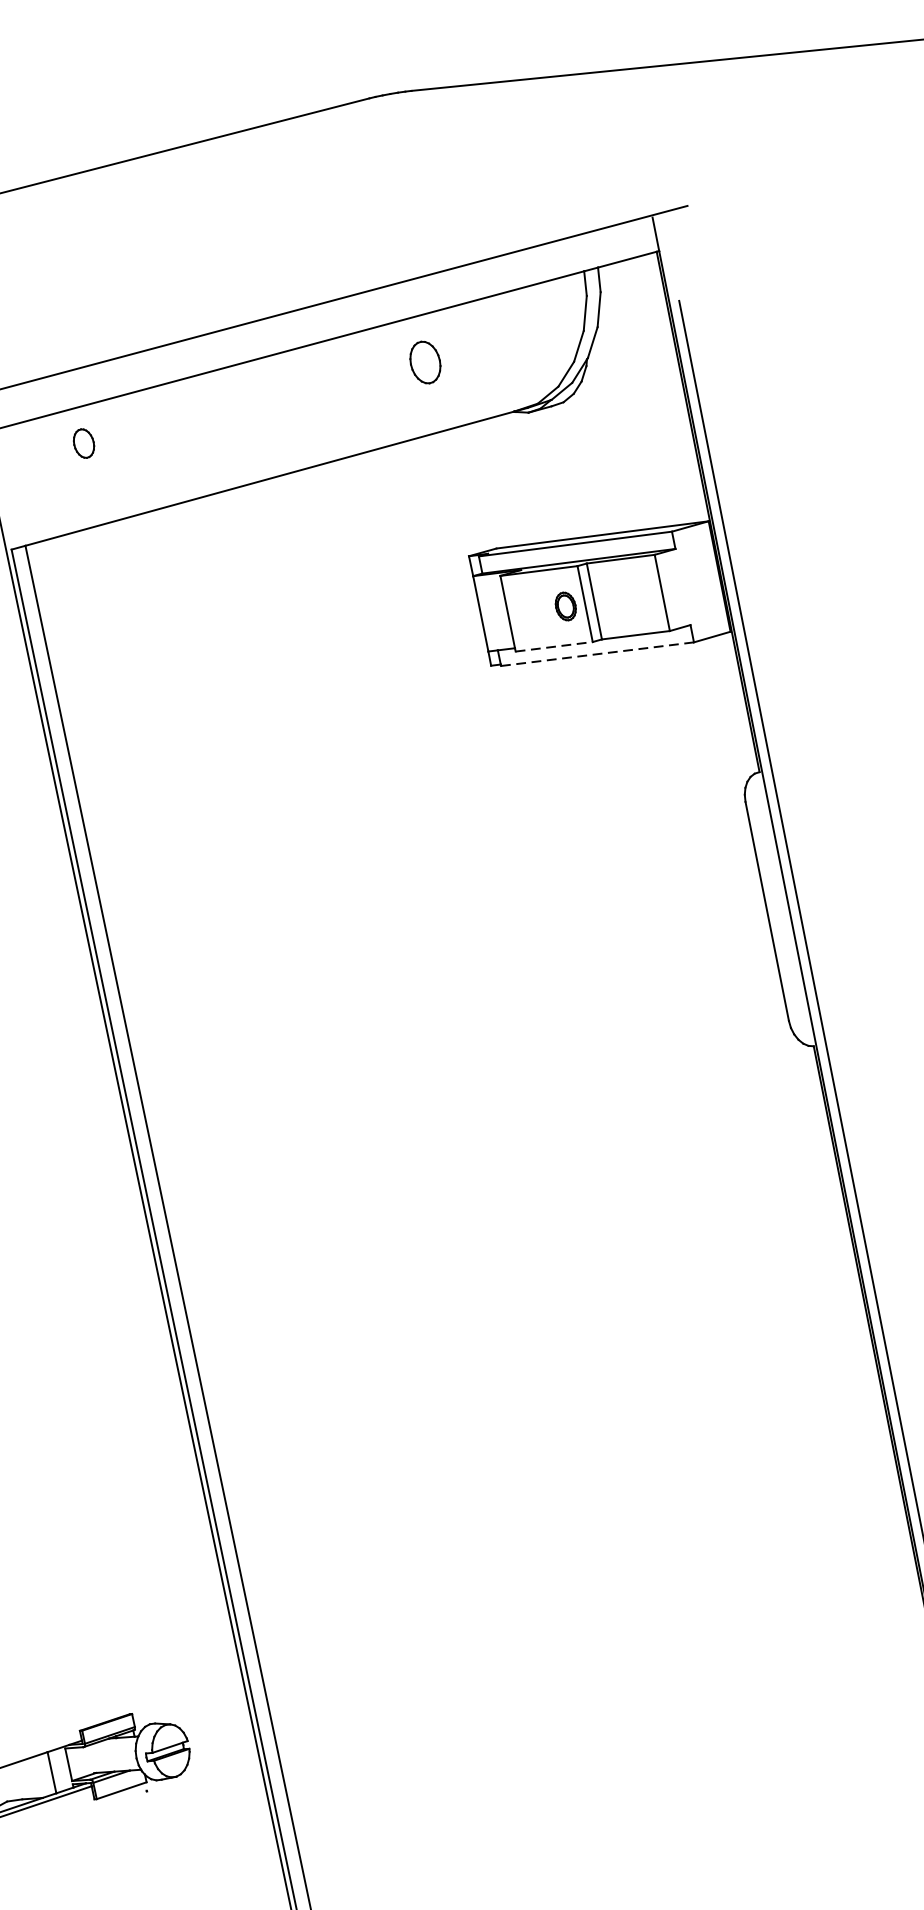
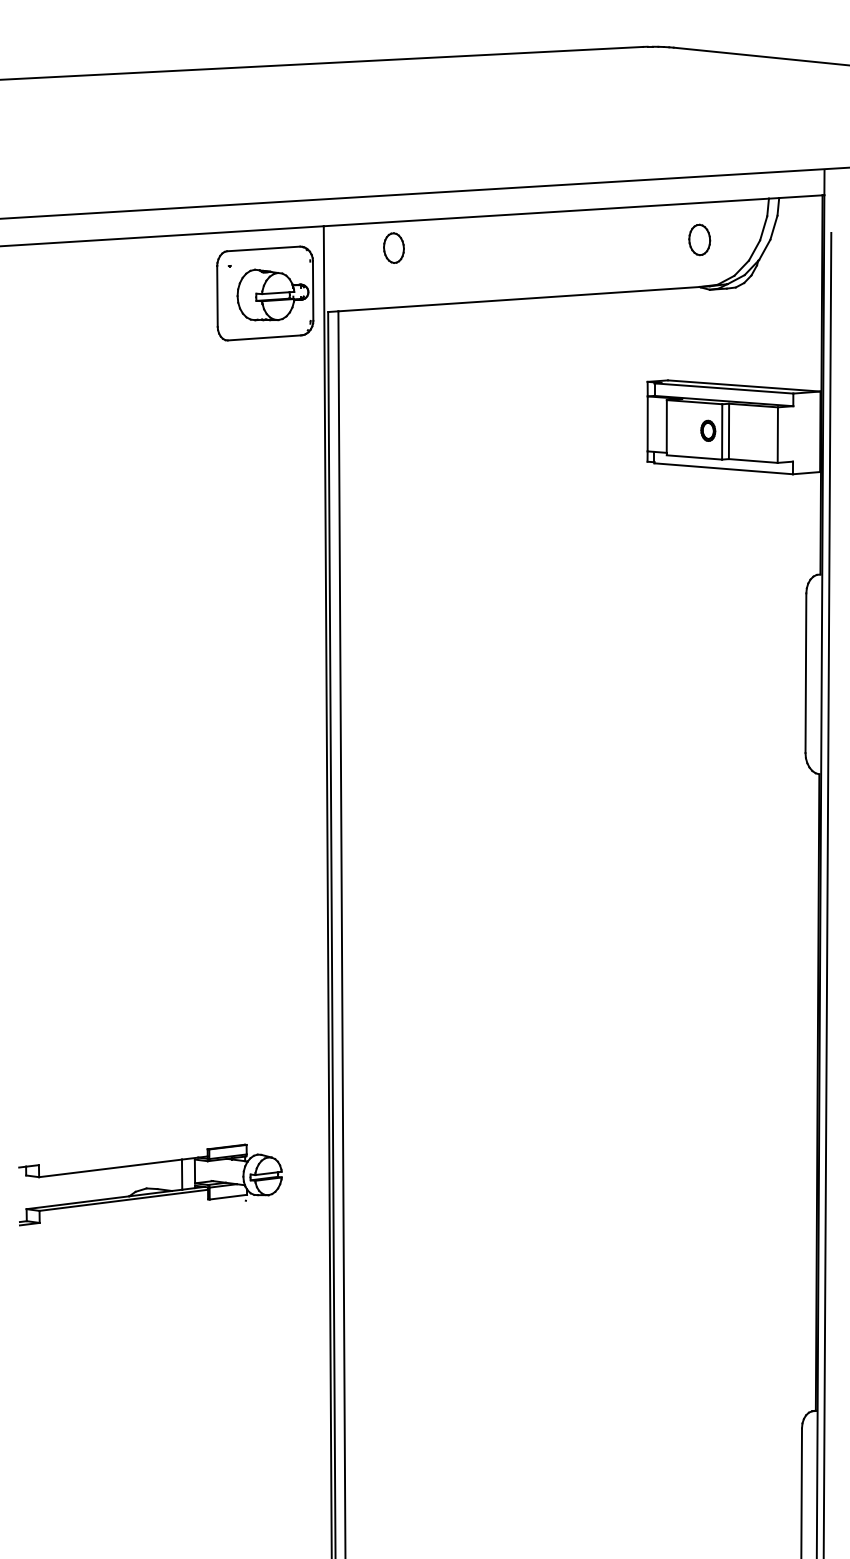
part: (424, 361) -> (699, 239), moved
part: (83, 442) -> (393, 247), size x1.43
line: (554, 646) -> (694, 457), dashed -> solid
line: (598, 653) -> (724, 468), dashed -> solid

